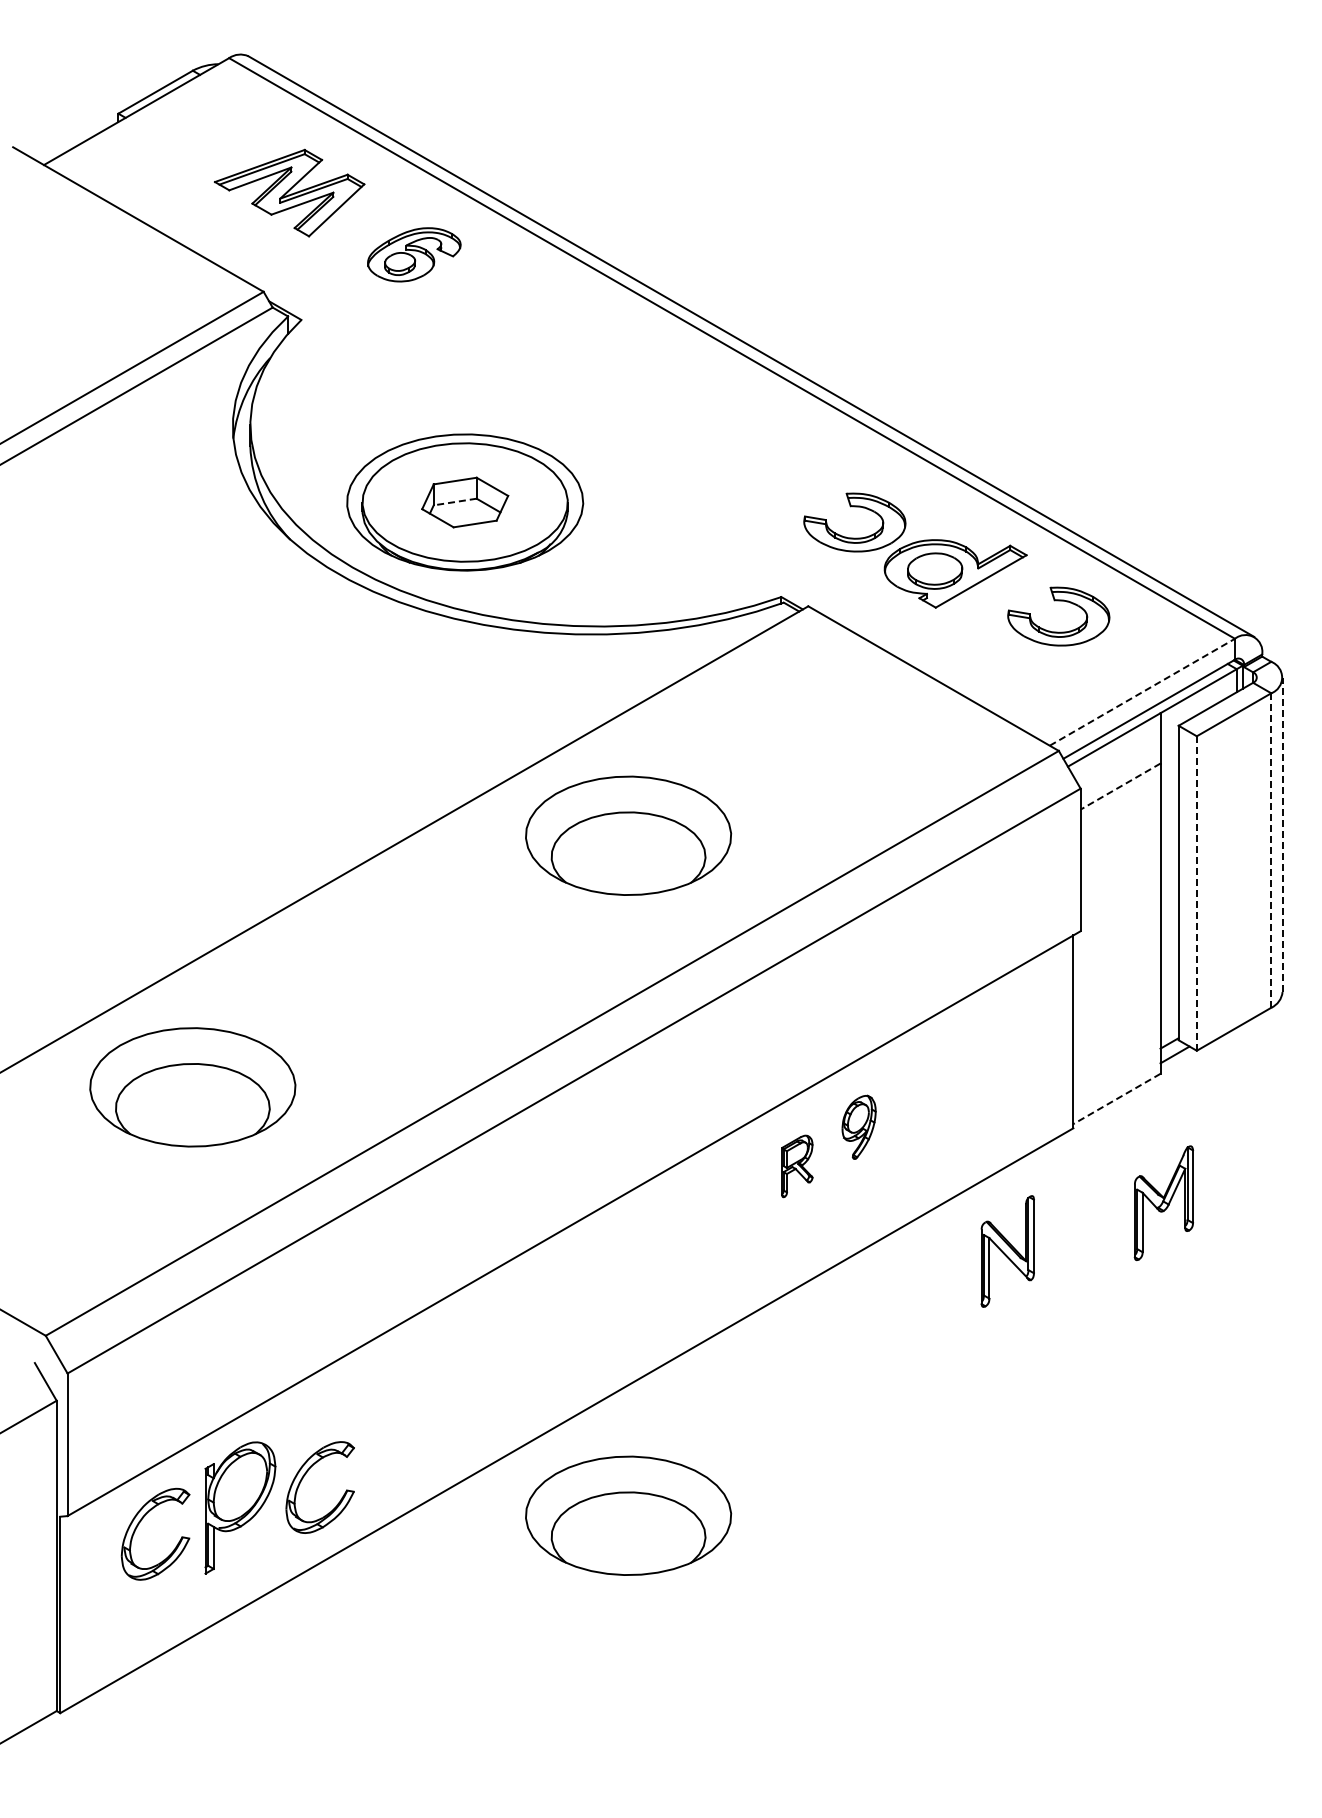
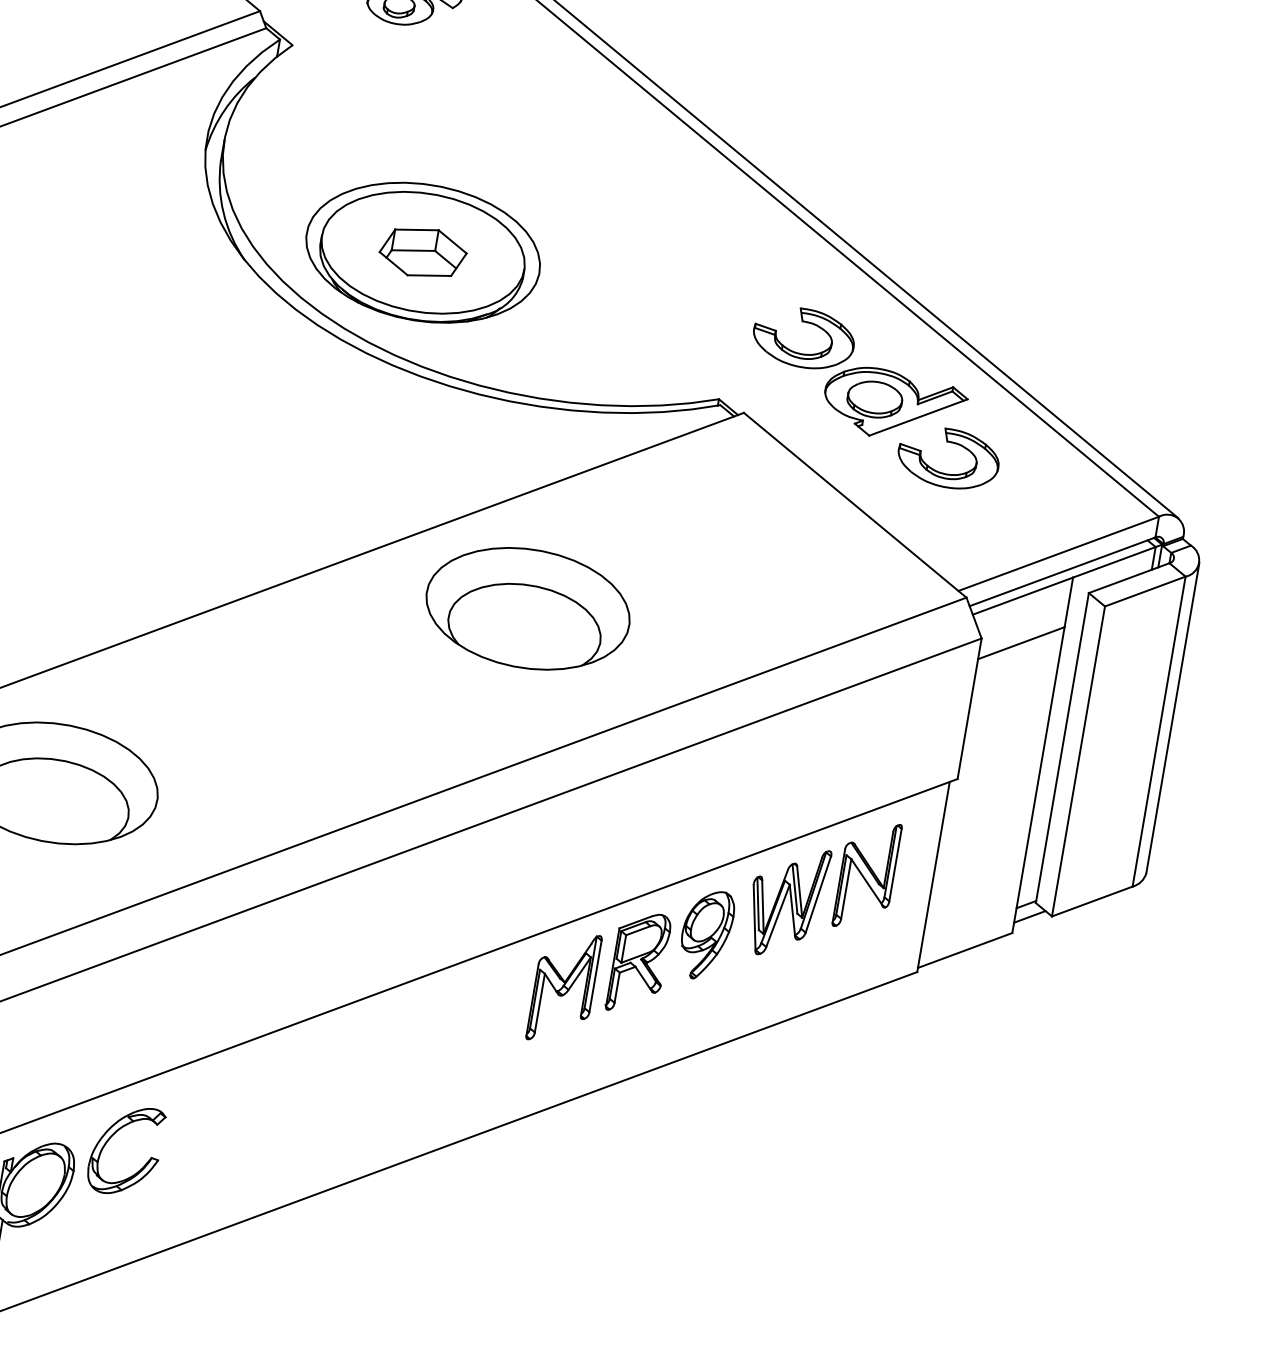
line: (455, 502) -> (413, 251), dashed -> solid
part: (1058, 601) -> (950, 443), moved
line: (1142, 692) -> (1058, 554), dashed -> solid
line: (1120, 786) -> (1021, 643), dashed -> solid
line: (1282, 834) -> (1172, 717), dashed -> solid
line: (1271, 850) -> (1159, 731), dashed -> solid
line: (1196, 893) -> (1078, 761), dashed -> solid
part: (932, 1080) -> (786, 901), added
line: (1116, 1099) -> (964, 950), dashed -> solid
part: (858, 1127) -> (705, 935), size x1.43
part: (796, 1166) -> (637, 963), size x1.67
part: (1163, 1203) -> (563, 987), moved
part: (1007, 1251) -> (866, 875), moved
part: (303, 1478) -> (110, 1138), moved
part: (628, 1515) -> (413, 1278), removed

